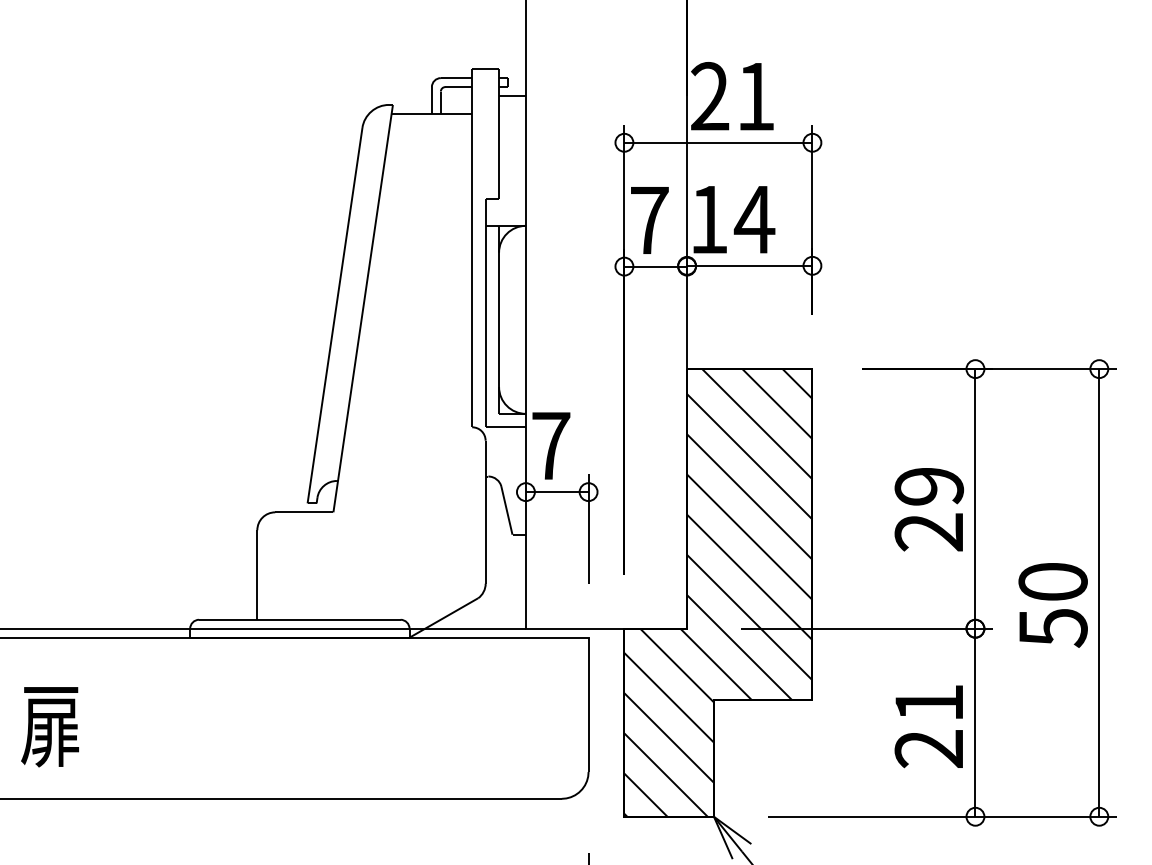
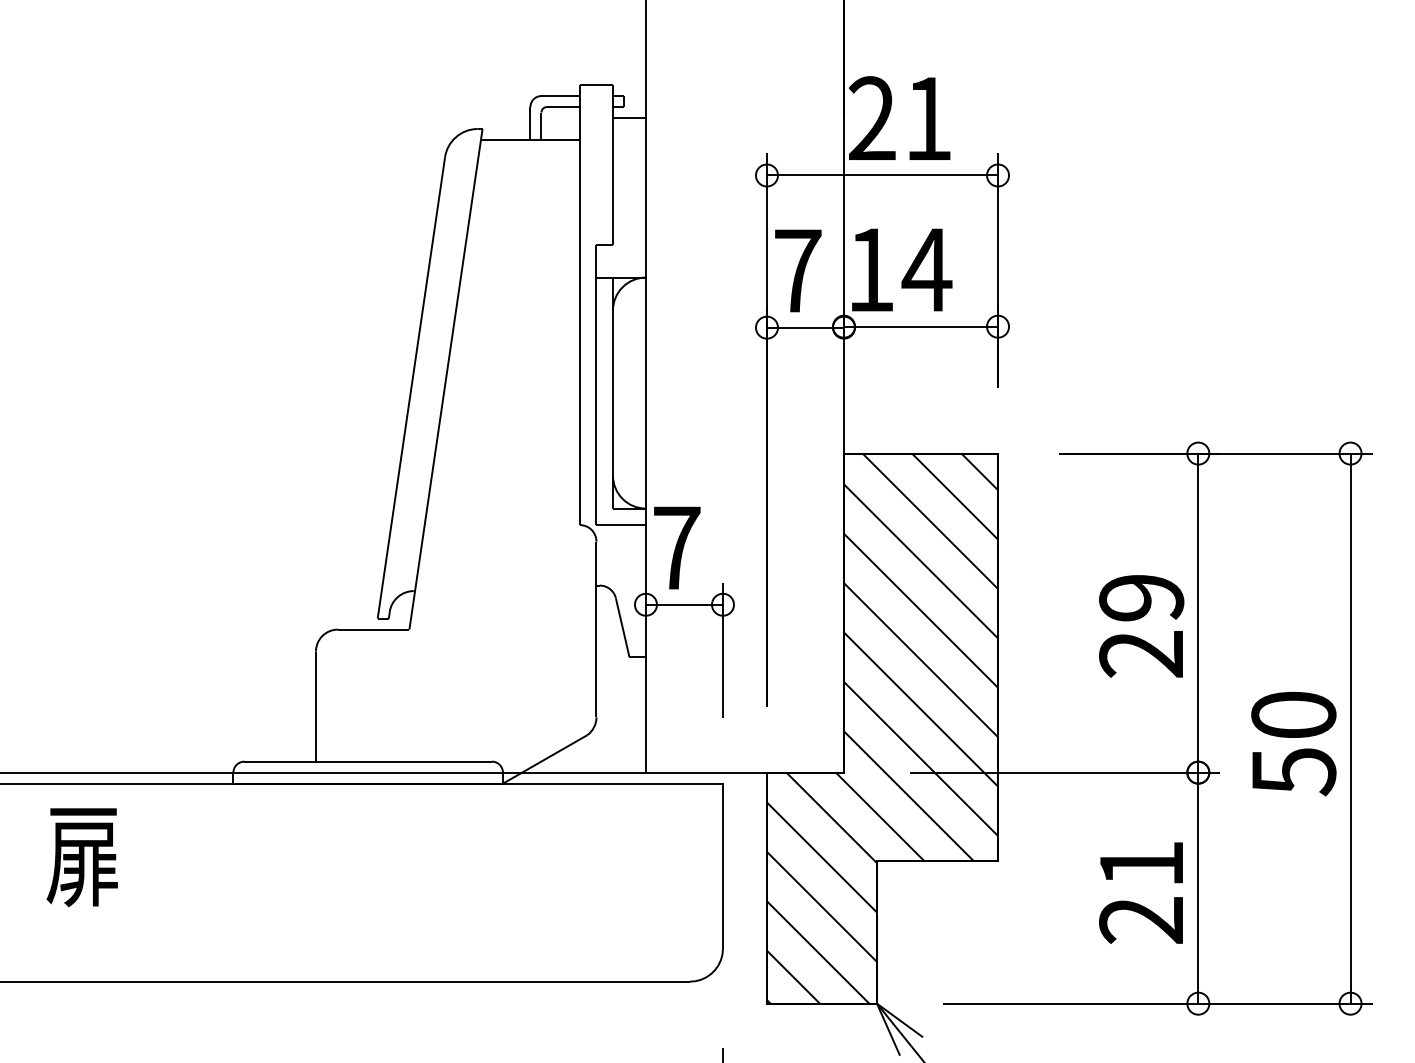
text: (49, 727) -> (81, 857), moved

